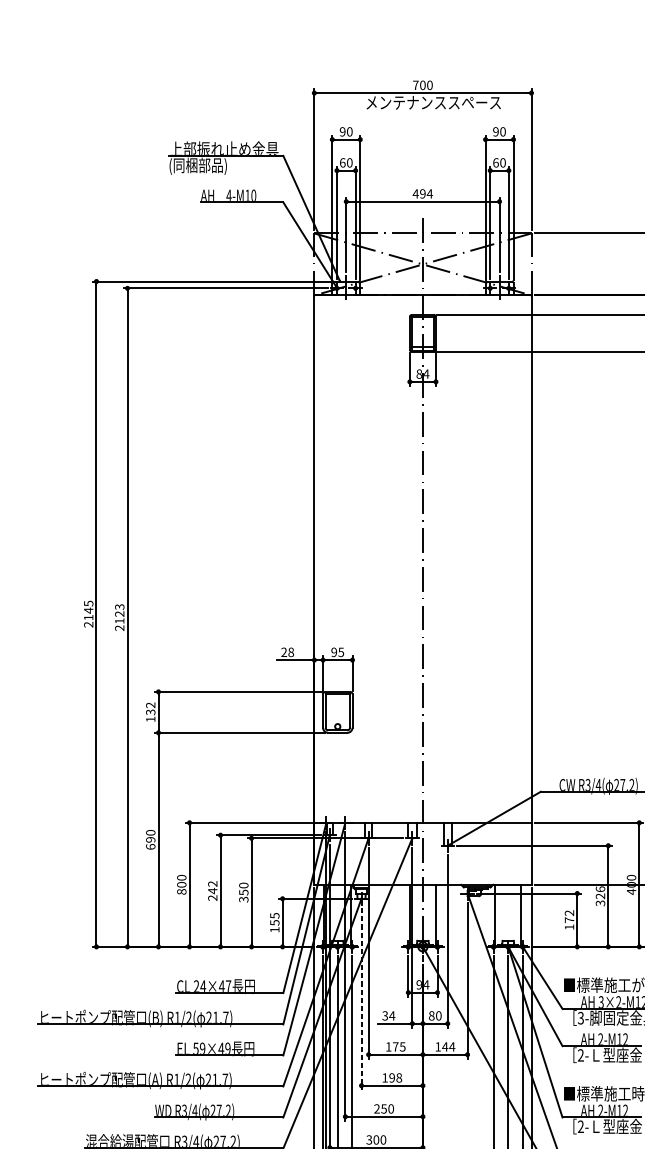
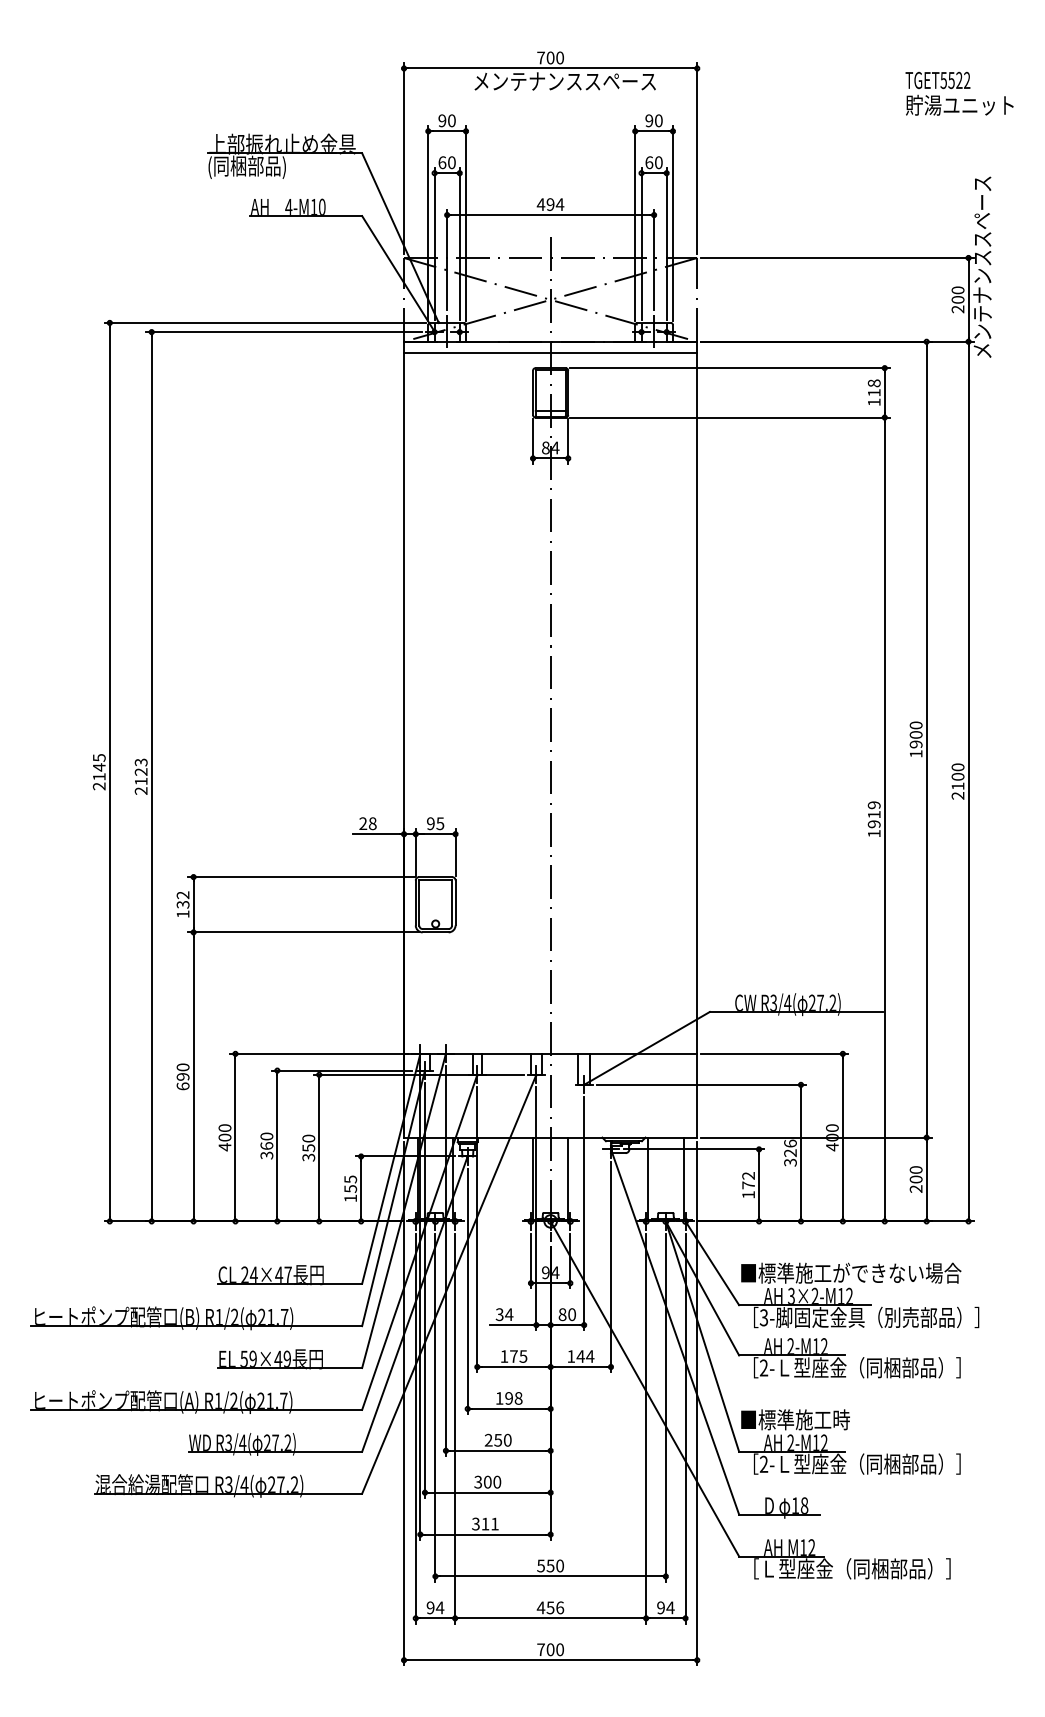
line: (422, 303) -> (550, 352), added
text: (212, 890) -> (266, 1145), 242 -> 360
text: (181, 892) -> (224, 1147), 800 -> 400
line: (361, 998) -> (467, 1291), dashed -> solid

